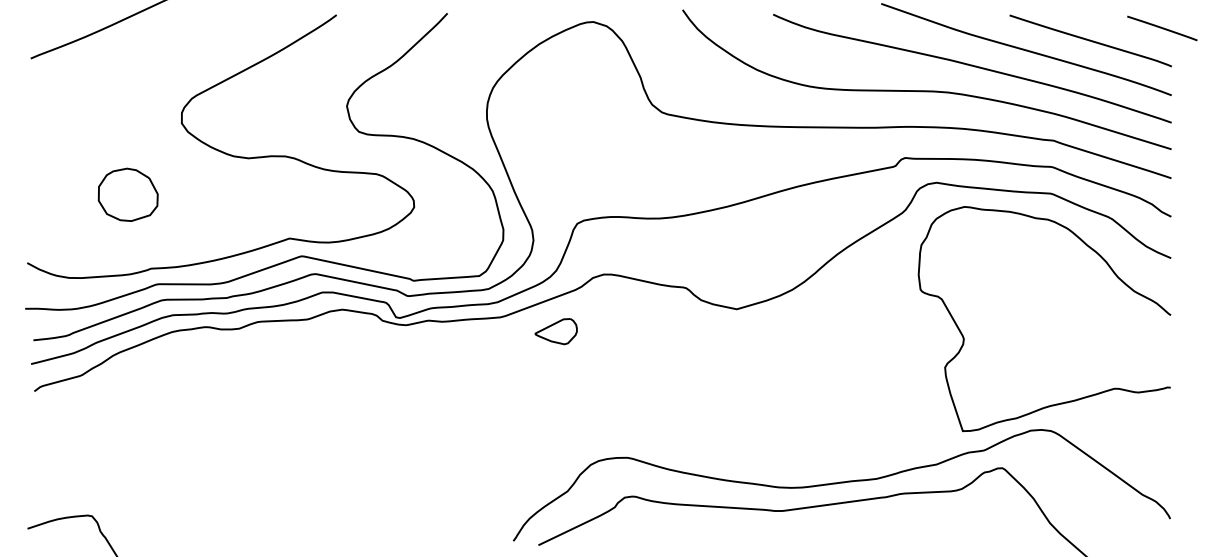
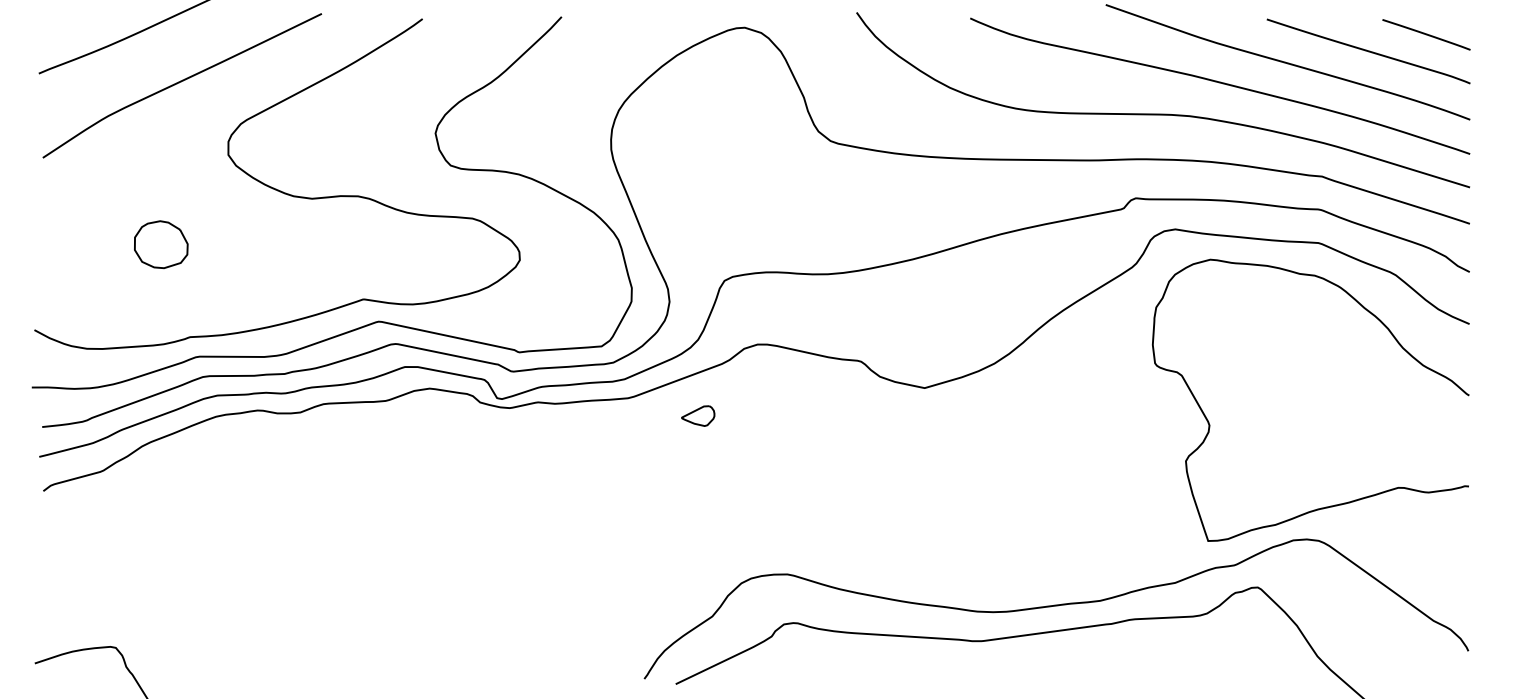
line: (1162, 28) -> (1426, 34), moved
curve: (144, 65) -> (181, 82), added
part: (128, 194) -> (161, 244), size x0.71
part: (556, 331) -> (698, 415), size x0.62

